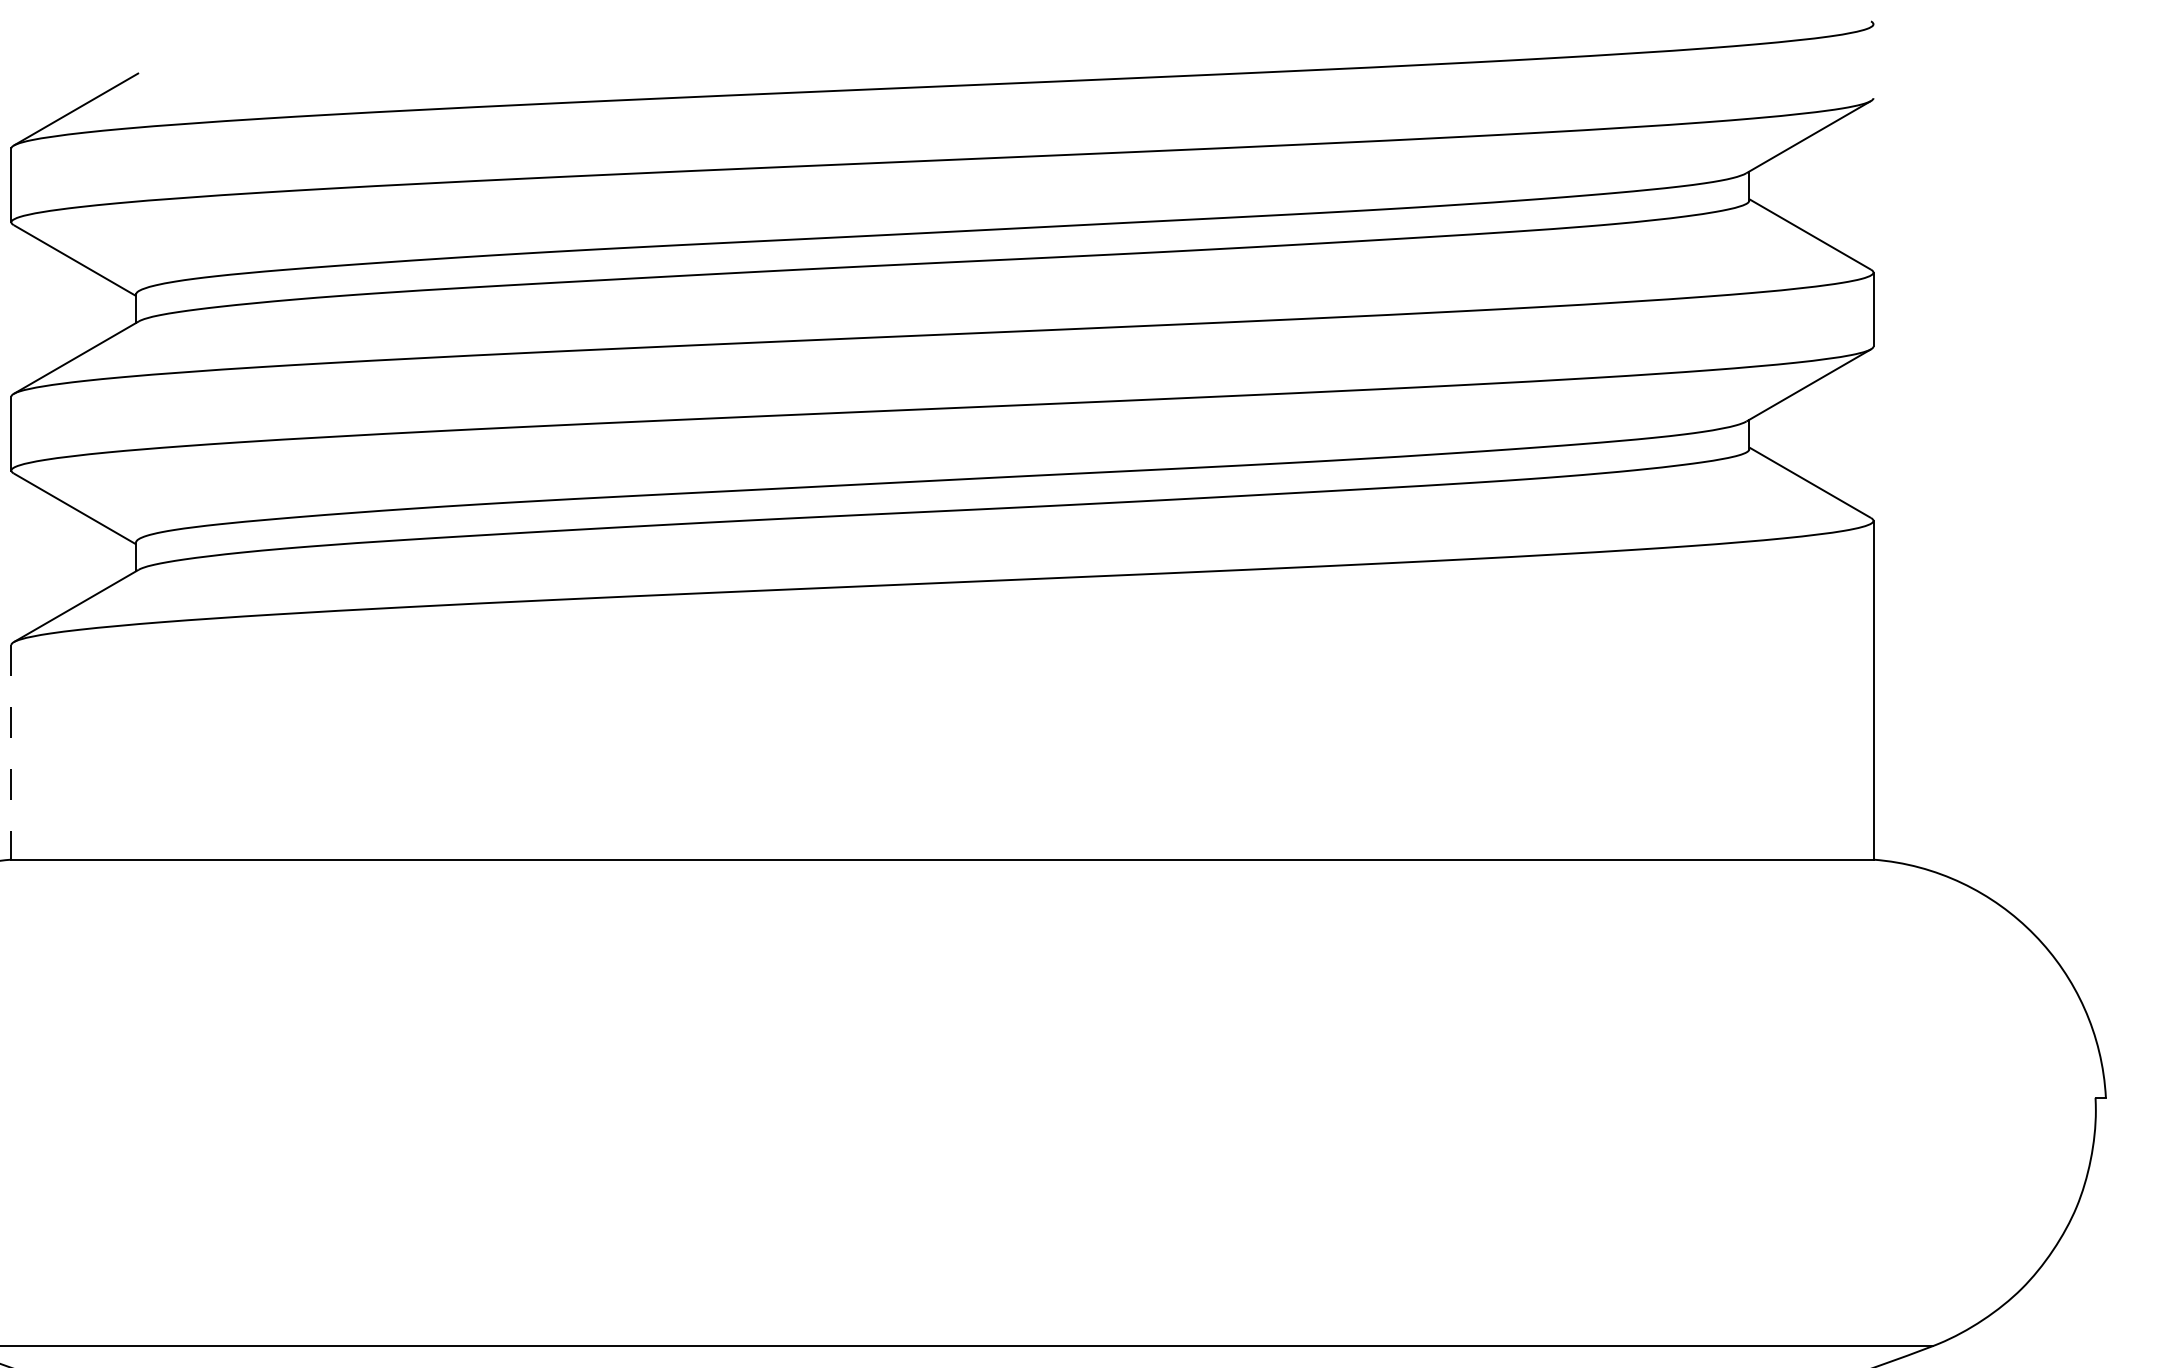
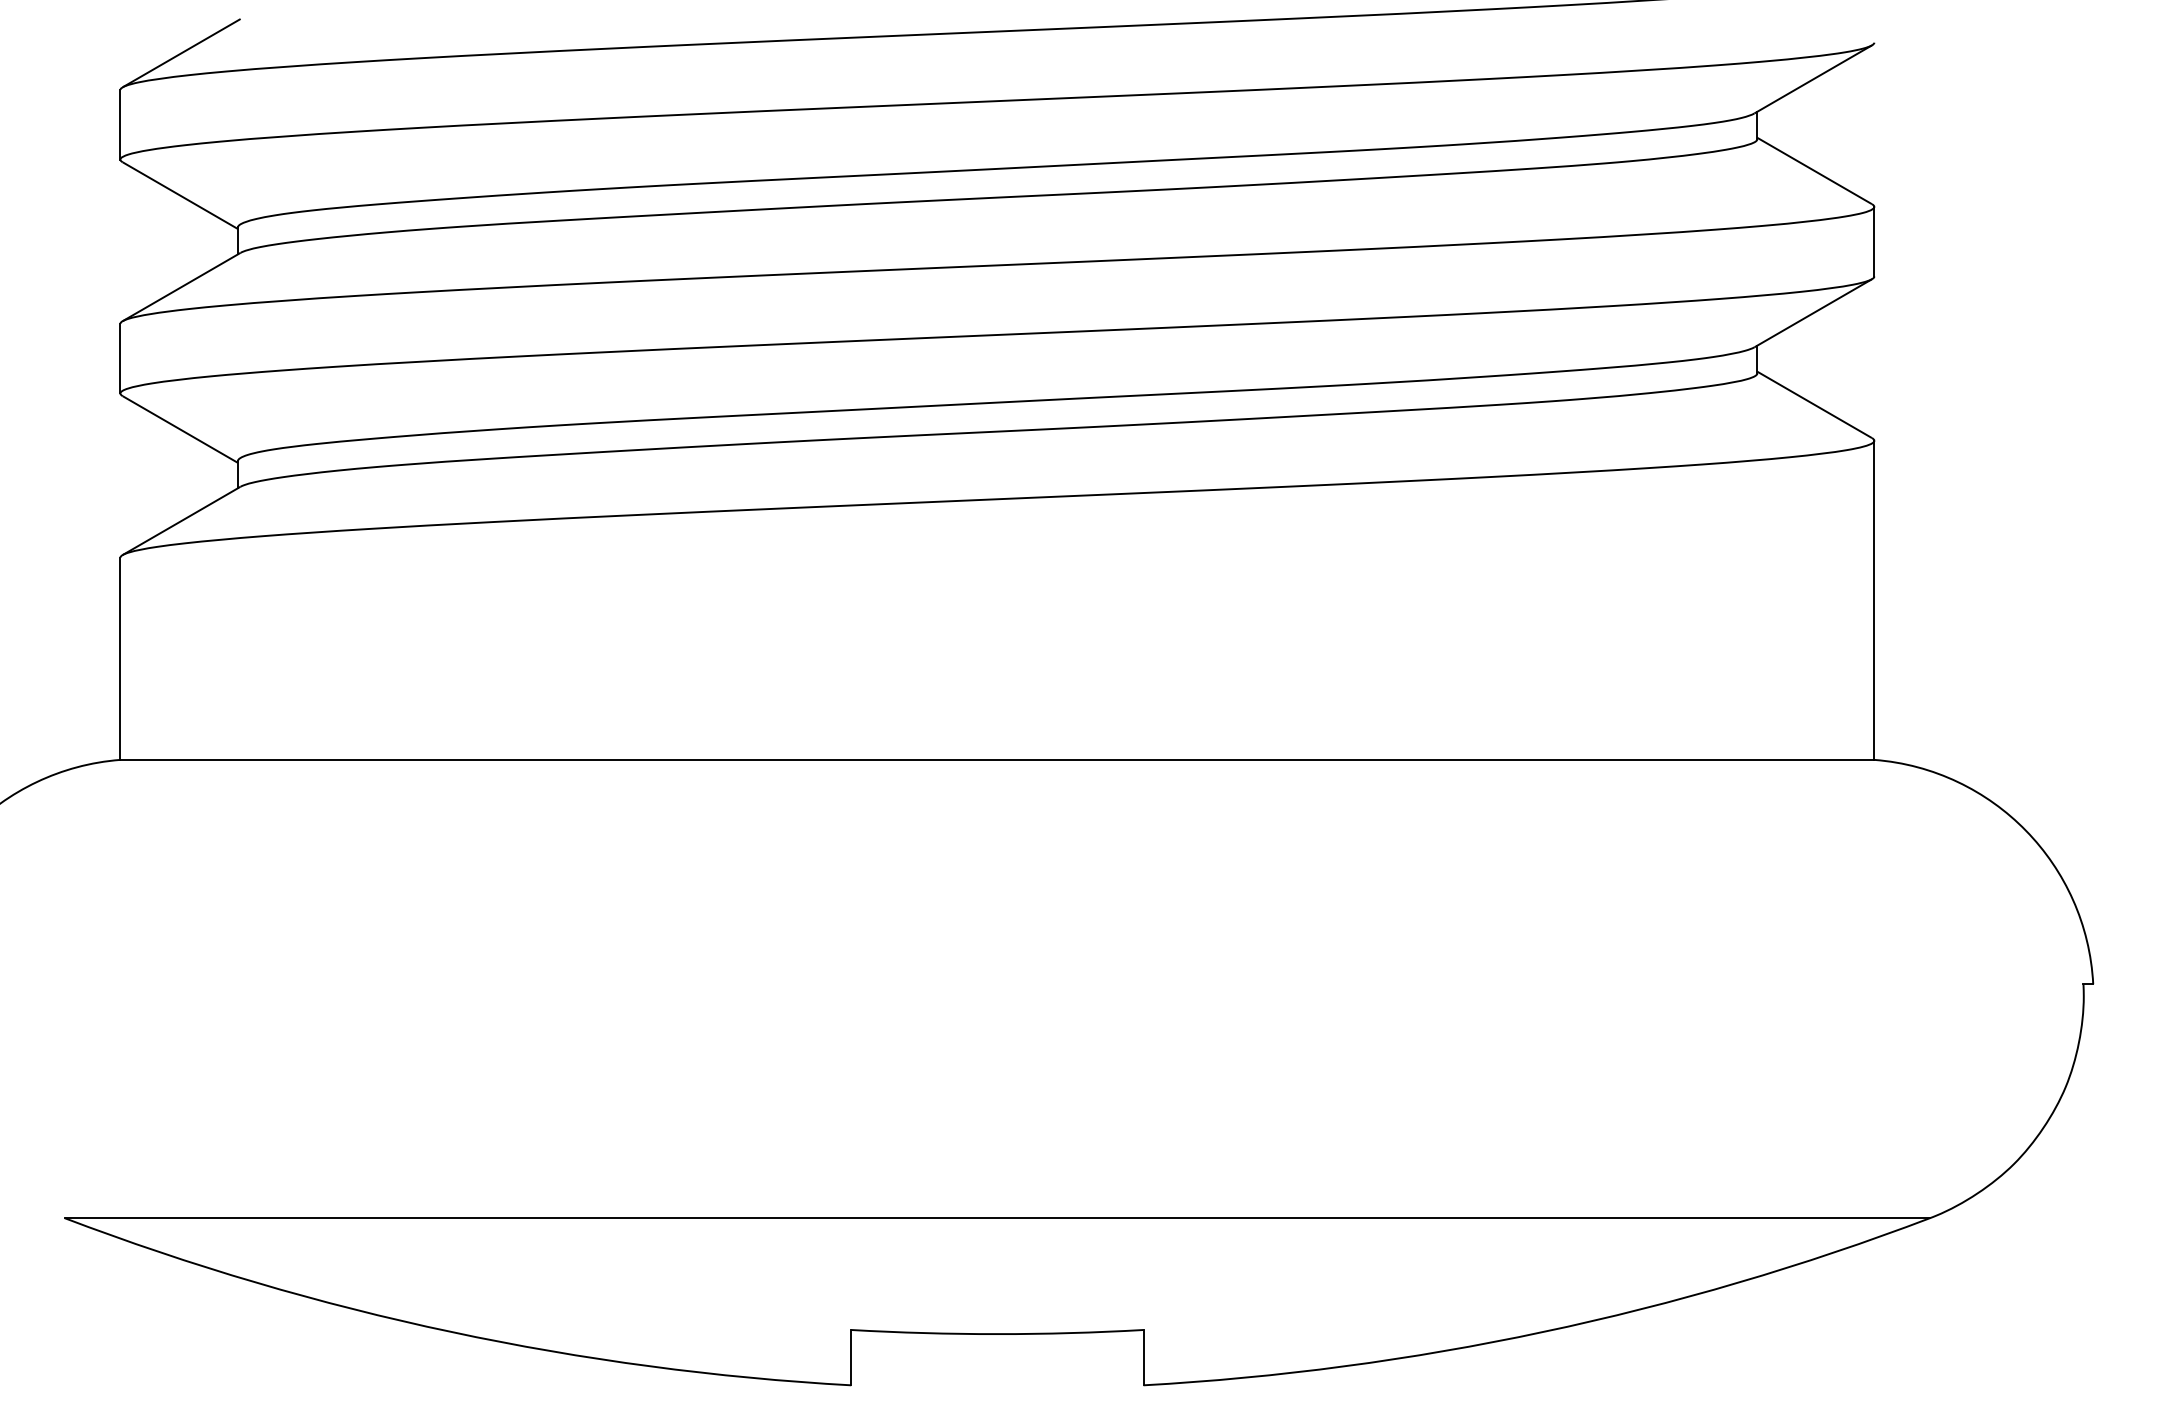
line: (11, 753) -> (120, 659), dashed -> solid

